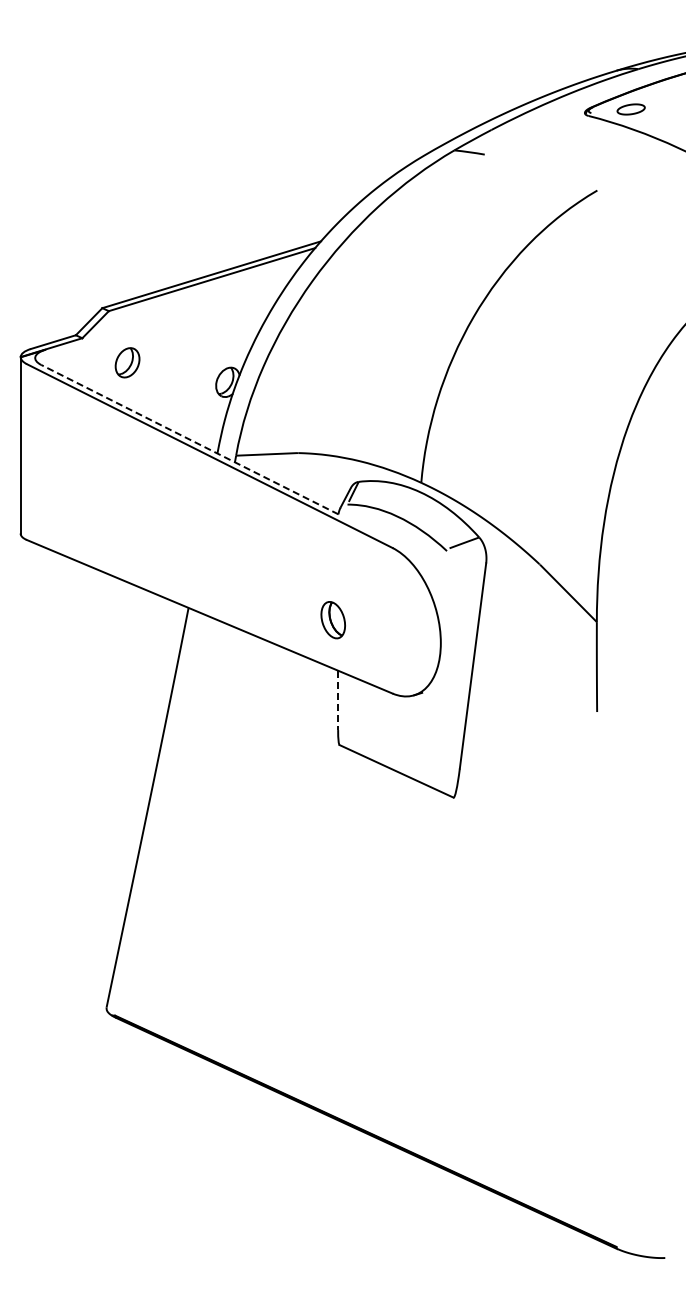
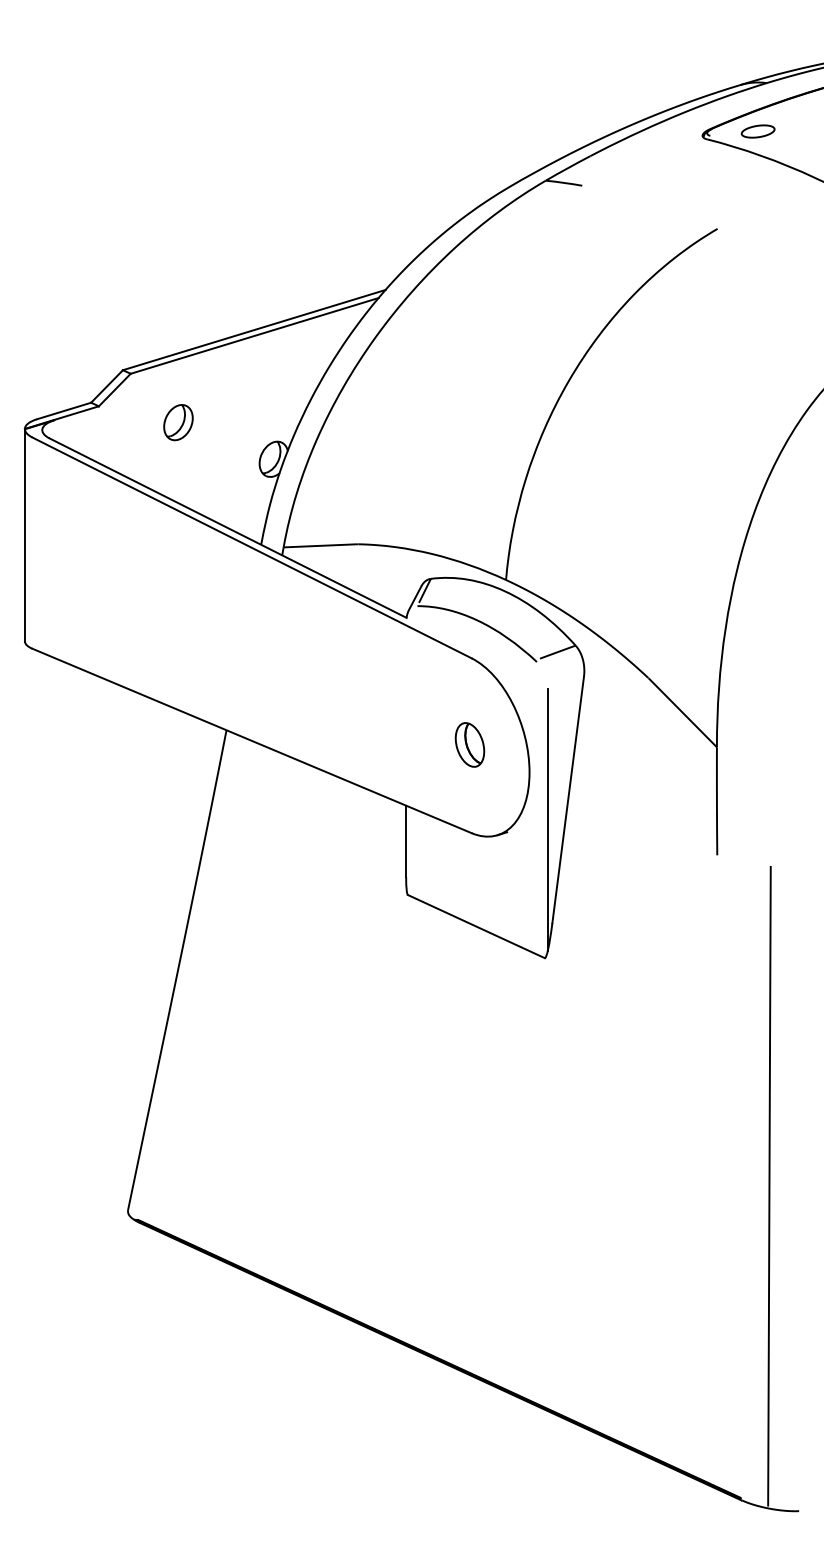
part: (127, 362) -> (178, 422), moved
line: (189, 439) -> (227, 527), dashed -> solid
part: (332, 620) -> (469, 745), moved
line: (455, 682) -> (547, 819), added
line: (338, 700) -> (406, 841), dashed -> solid
line: (640, 987) -> (769, 1186), added

